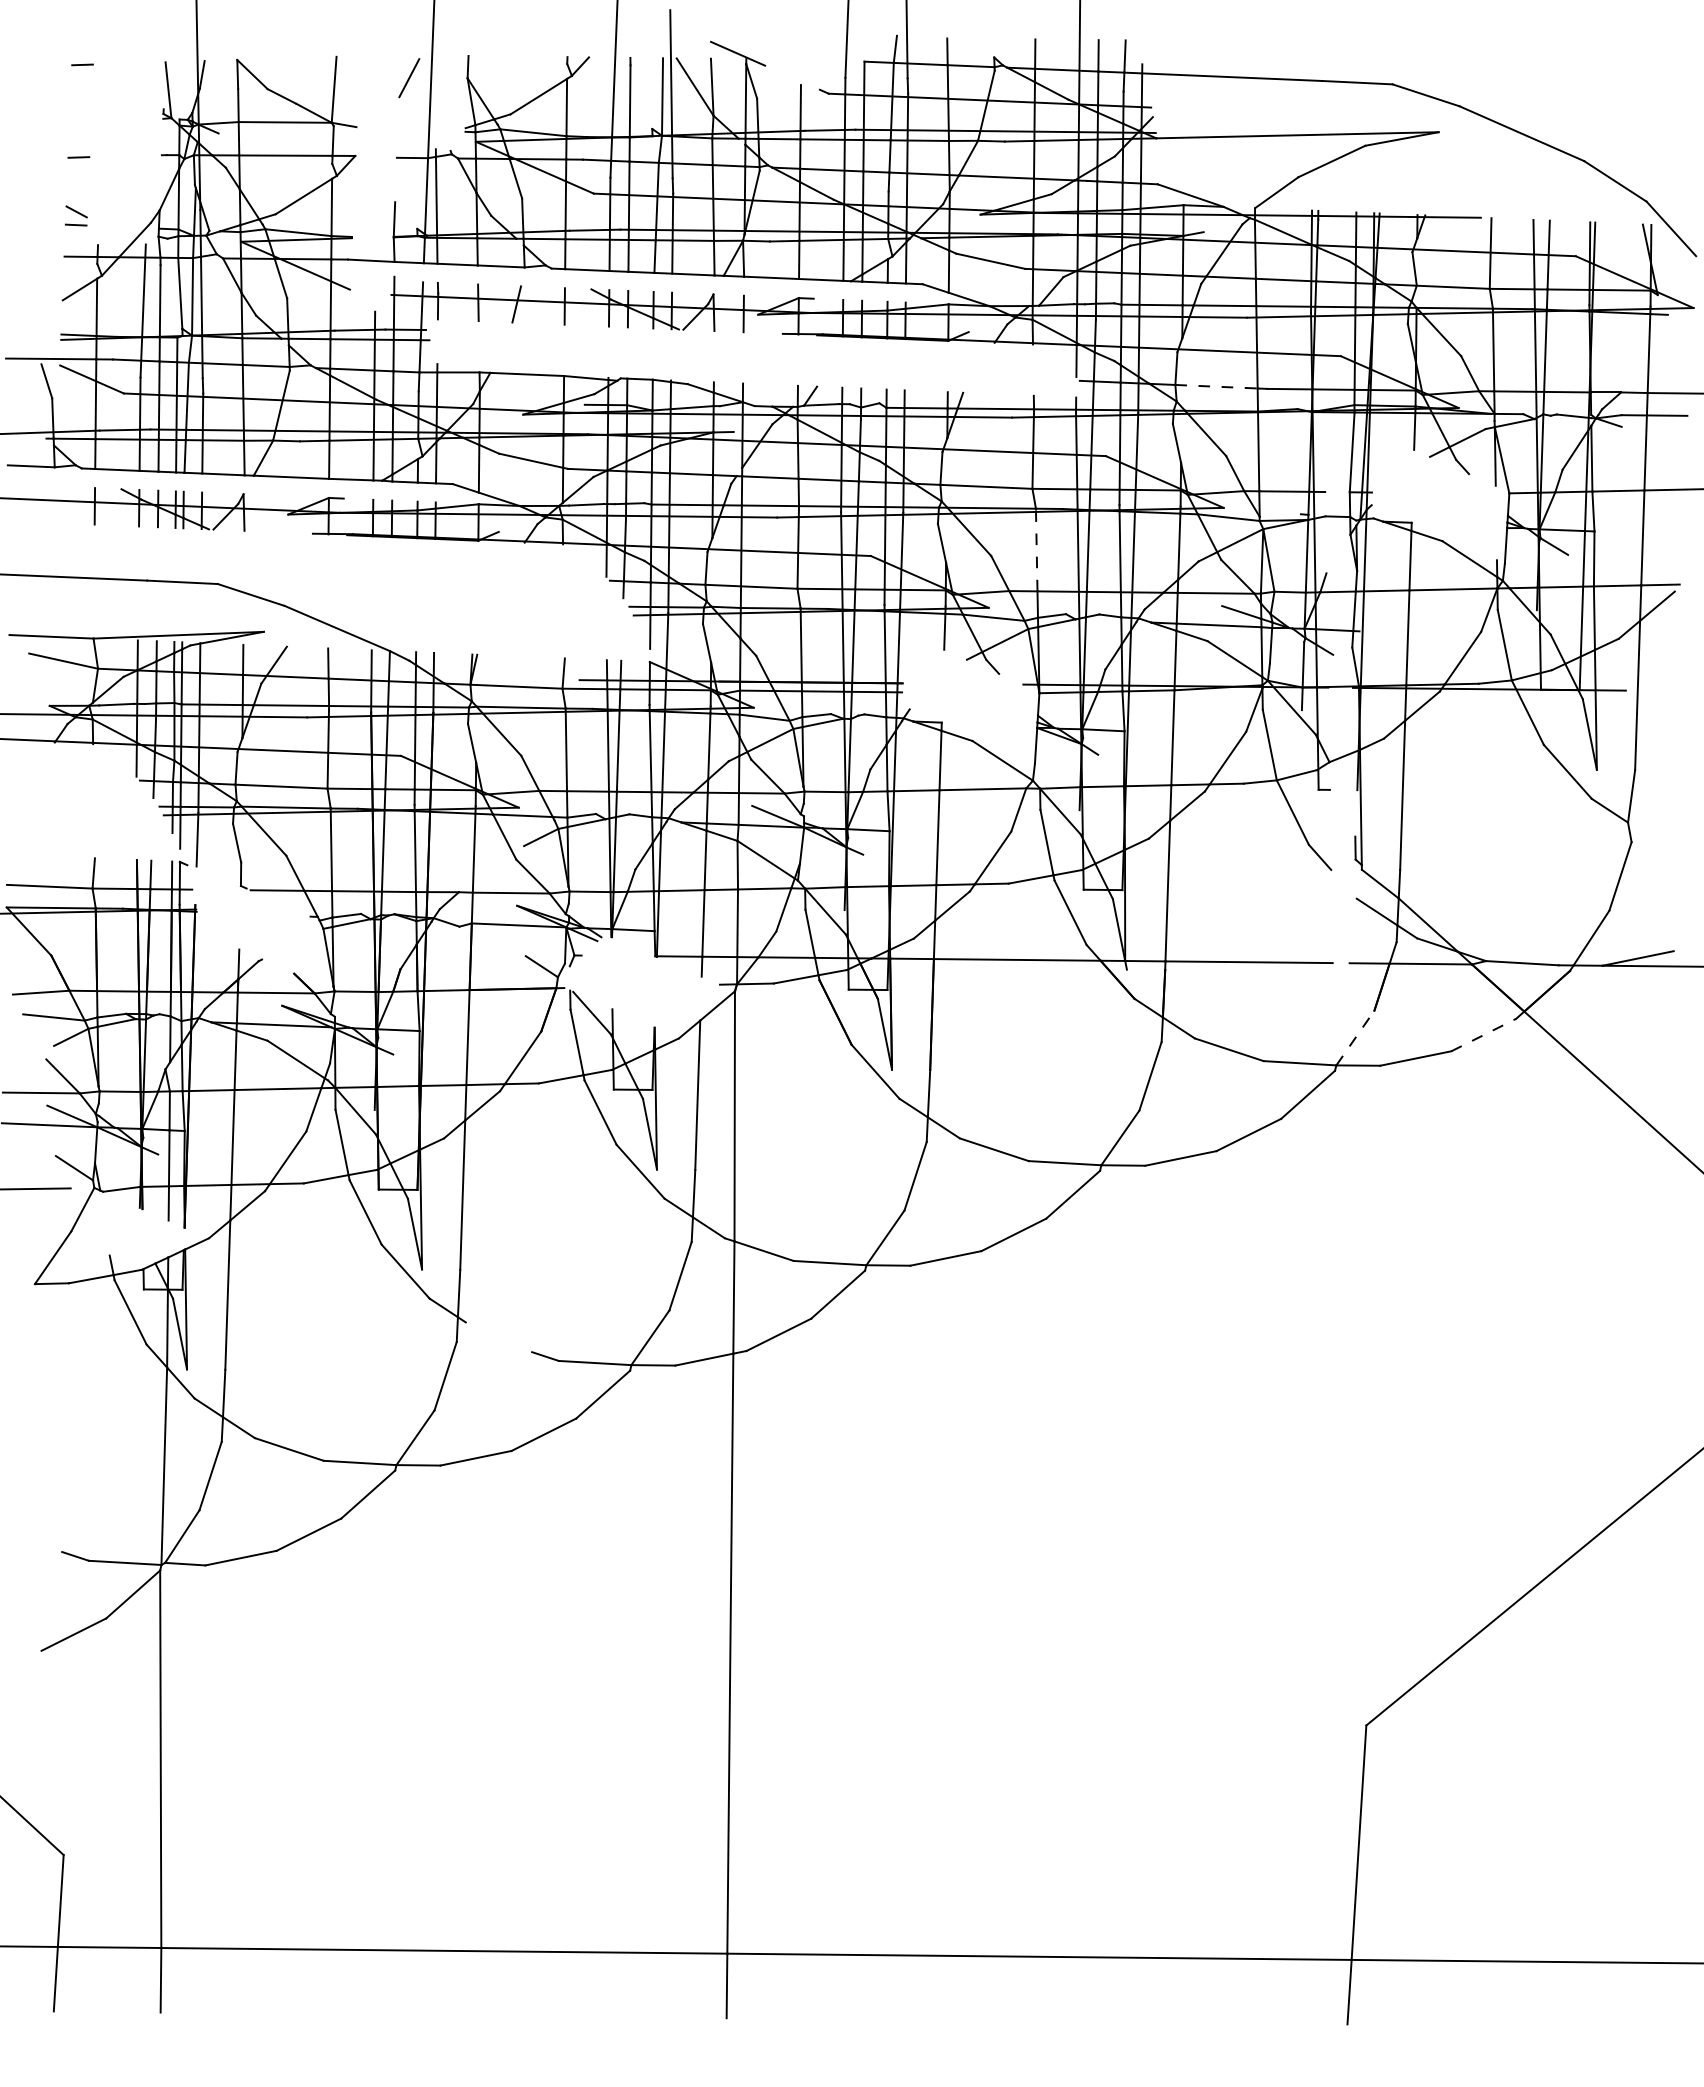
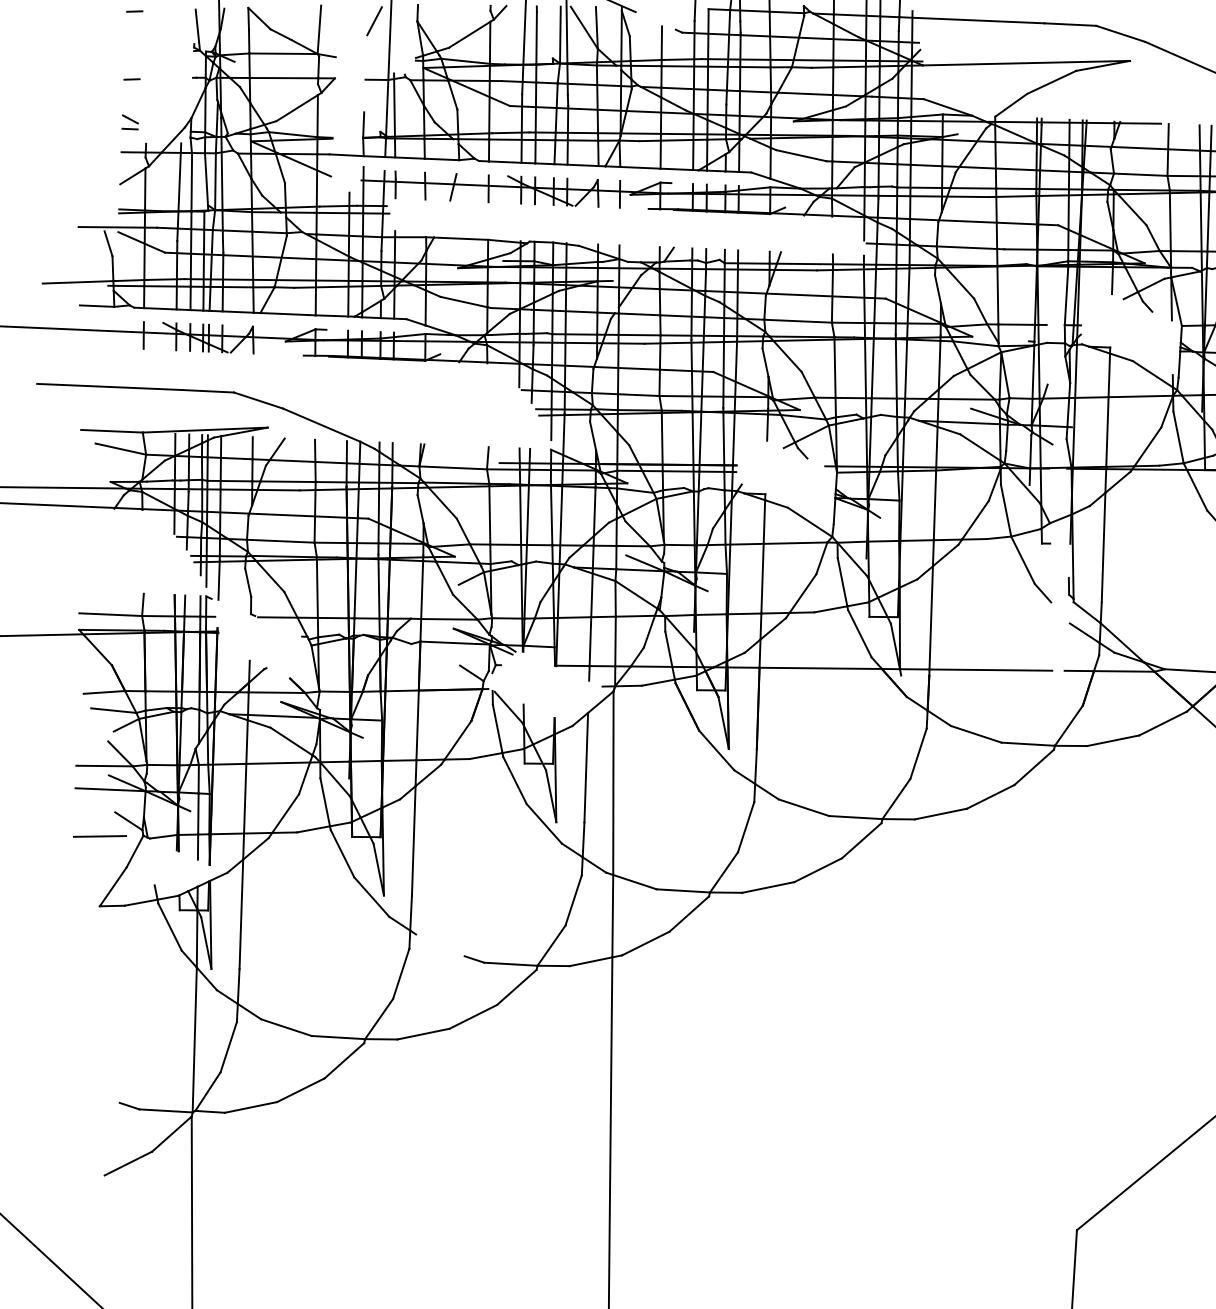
line: (1217, 386) -> (967, 247), dashed -> solid
line: (1036, 549) -> (834, 367), dashed -> solid
line: (1484, 1034) -> (1163, 723), dashed -> solid
line: (1355, 1037) -> (1068, 725), dashed -> solid

